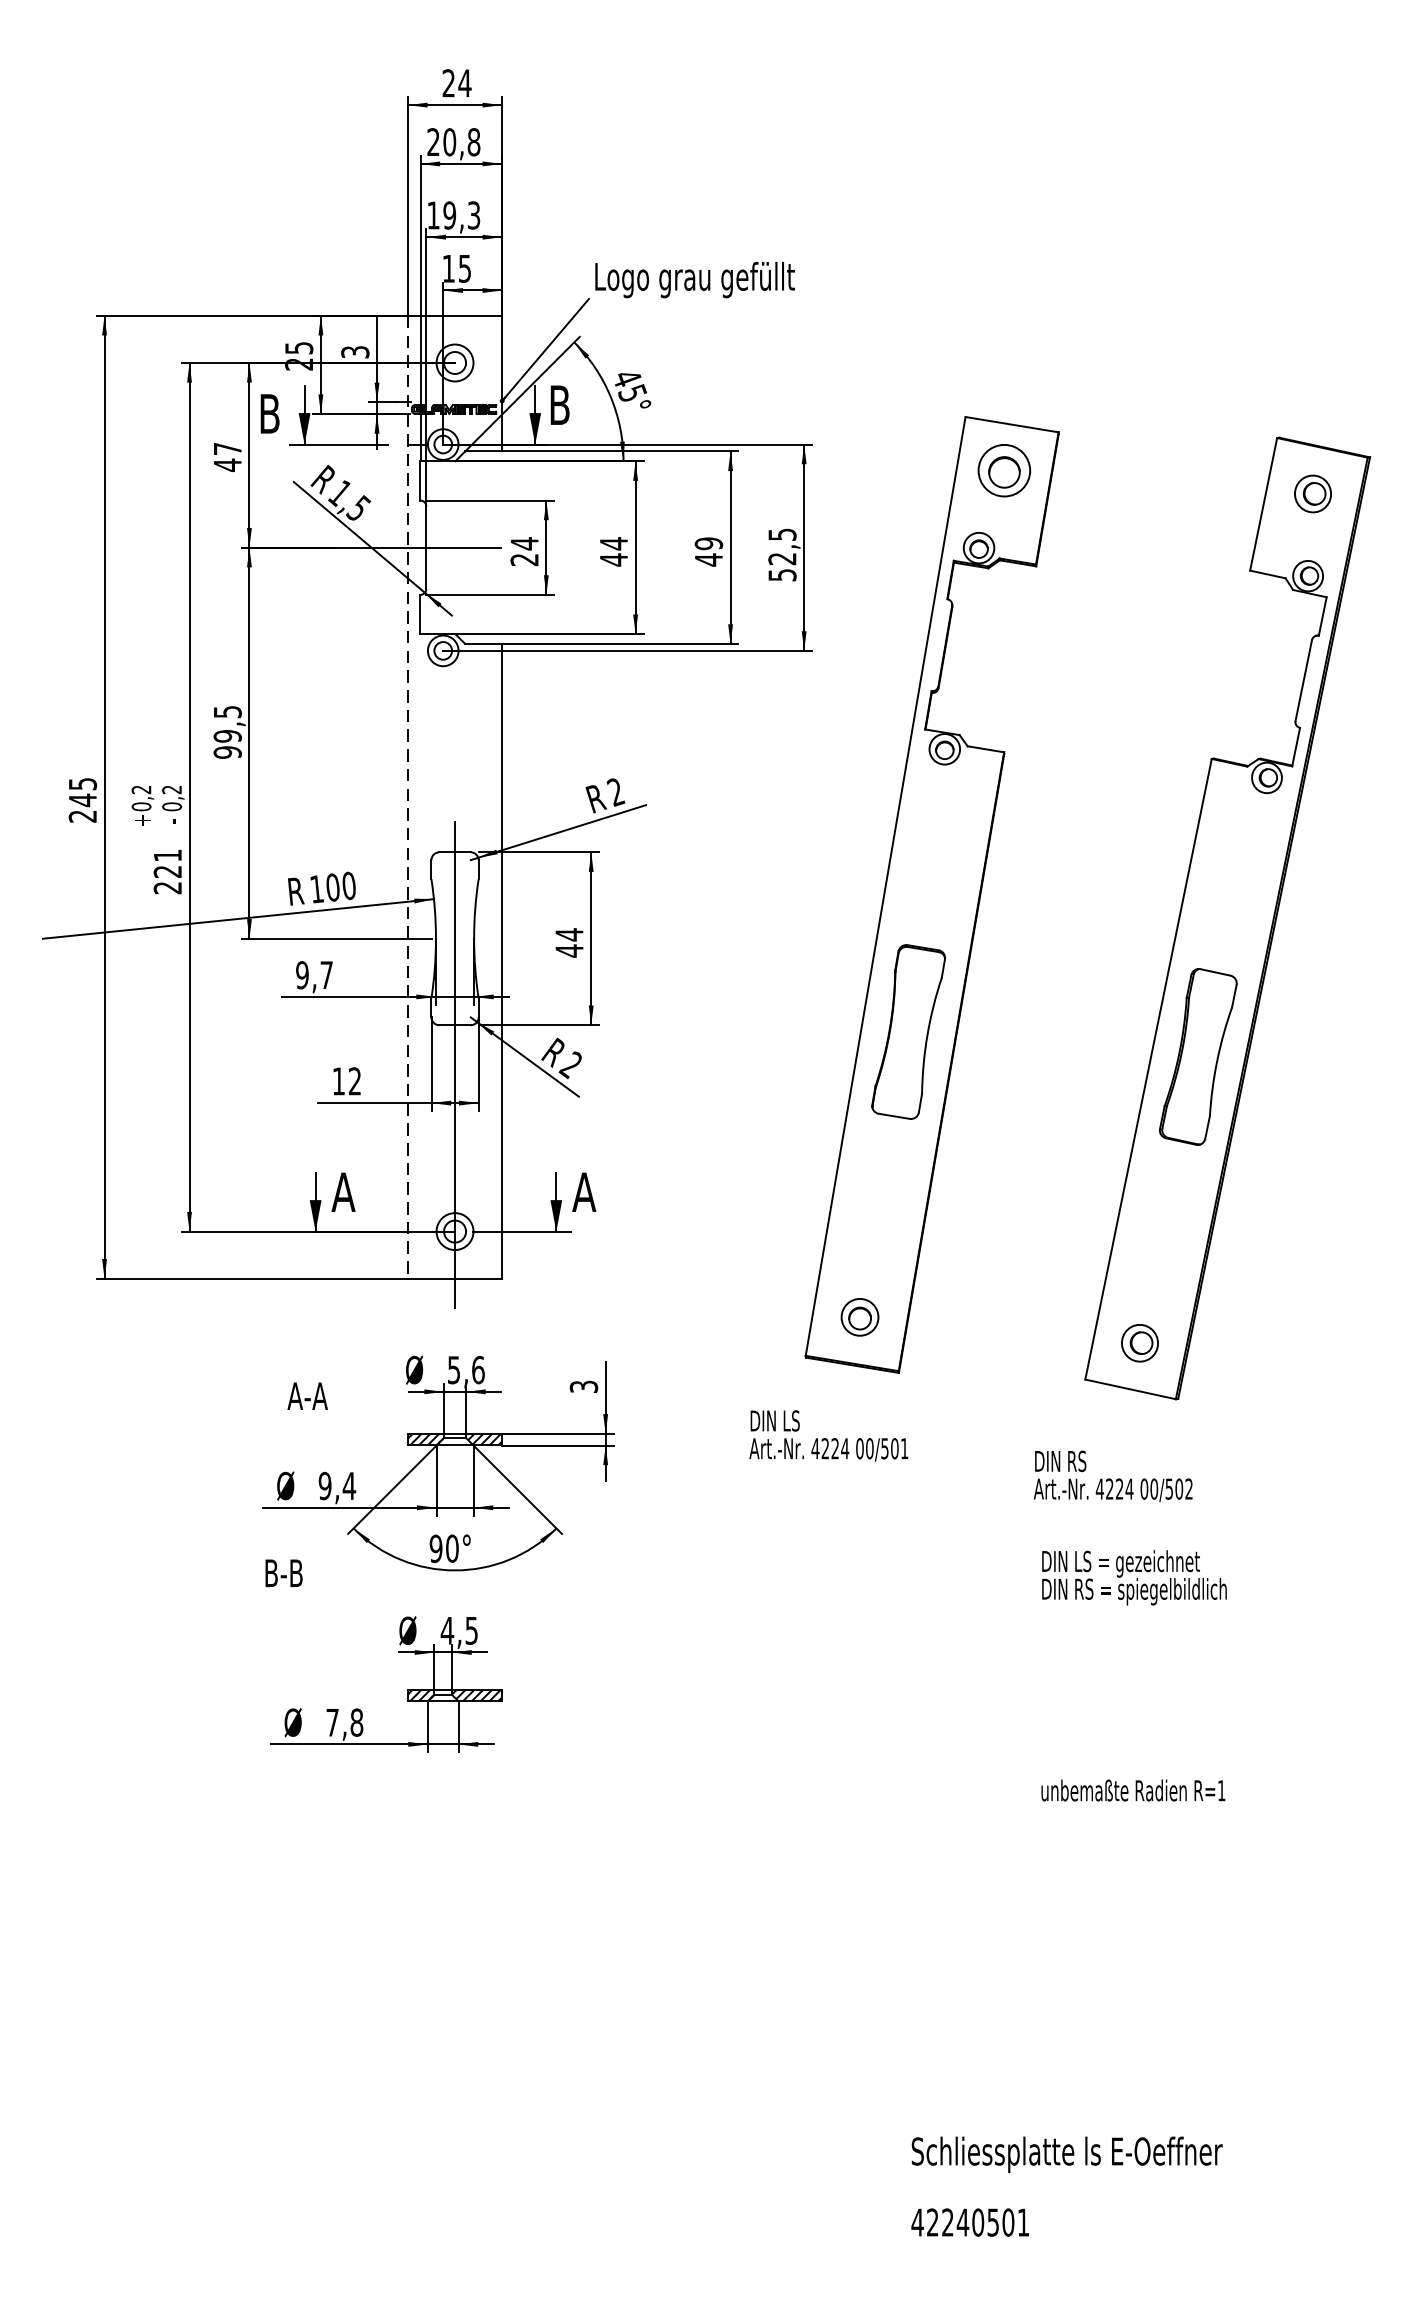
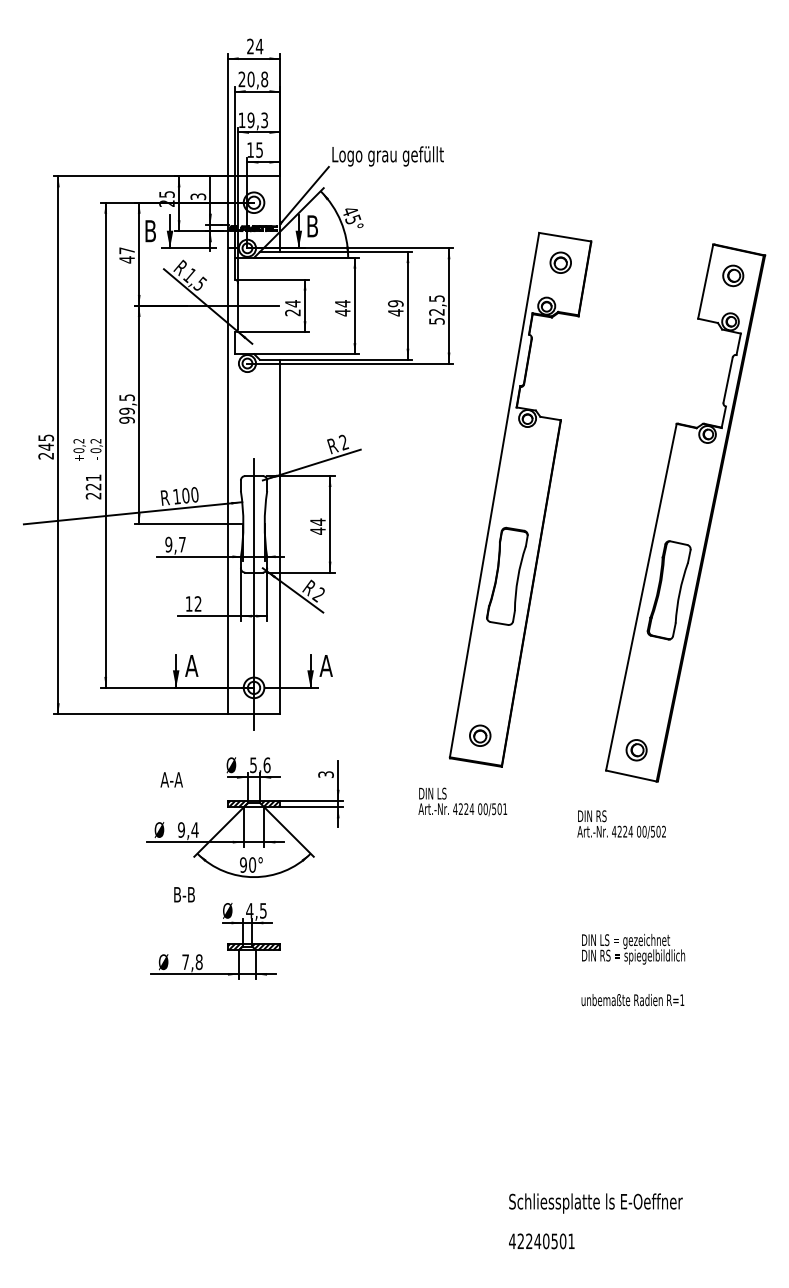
part: (1003, 469) -> (560, 262), size x0.71
line: (407, 797) -> (227, 445), dashed -> solid
text: (283, 1572) -> (184, 894), moved
text: (1134, 1578) -> (633, 949), moved

